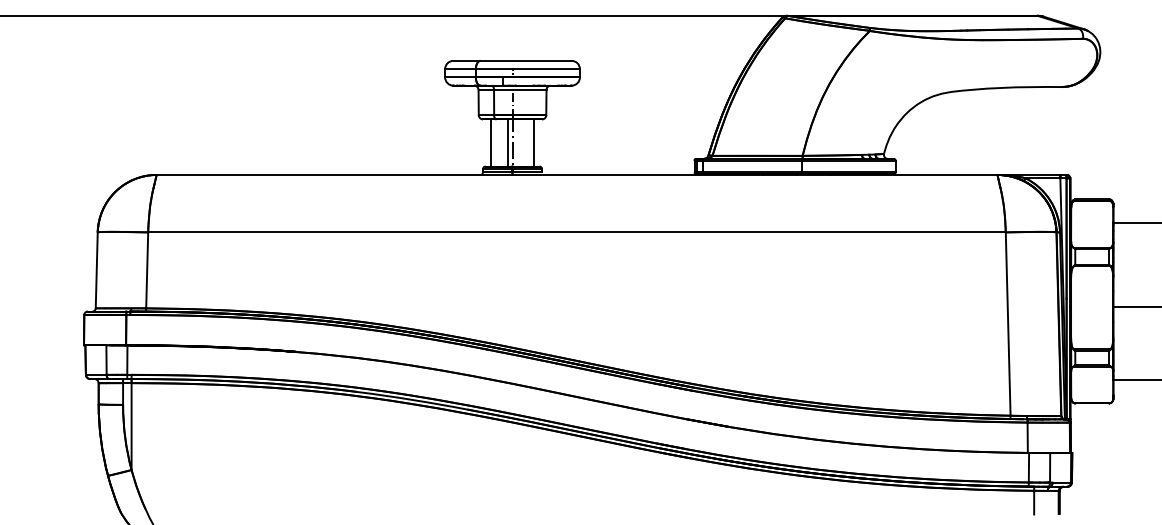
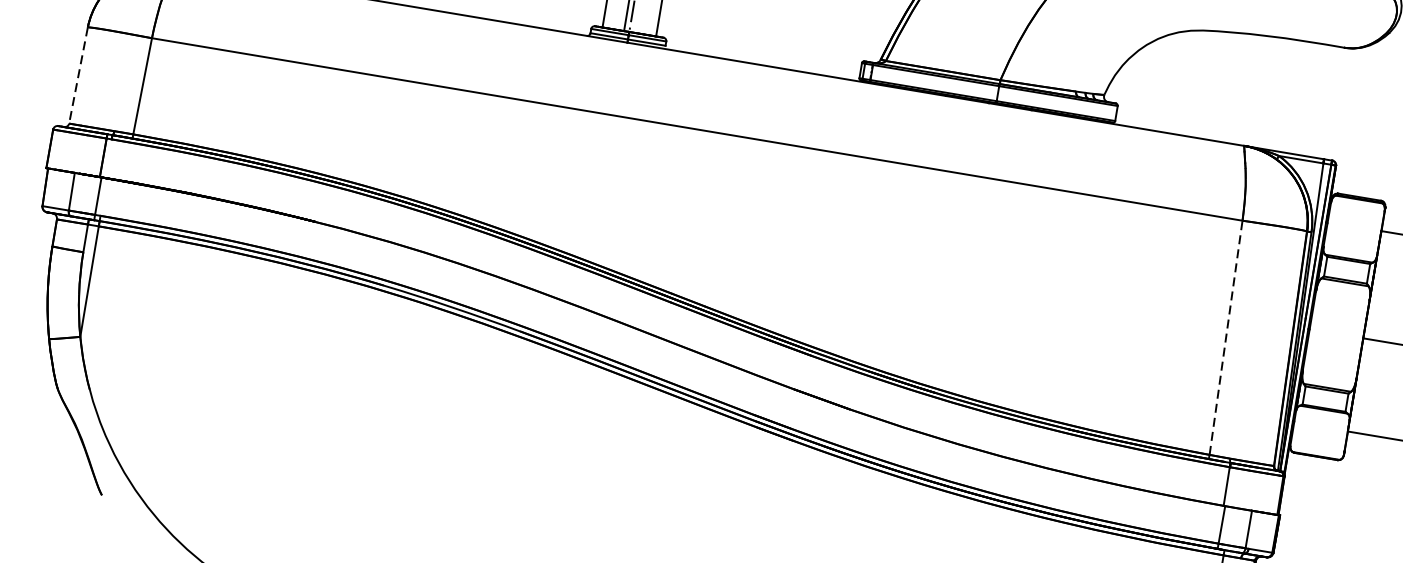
line: (96, 270) -> (78, 75), solid -> dashed
line: (1008, 324) -> (1226, 338), solid -> dashed

